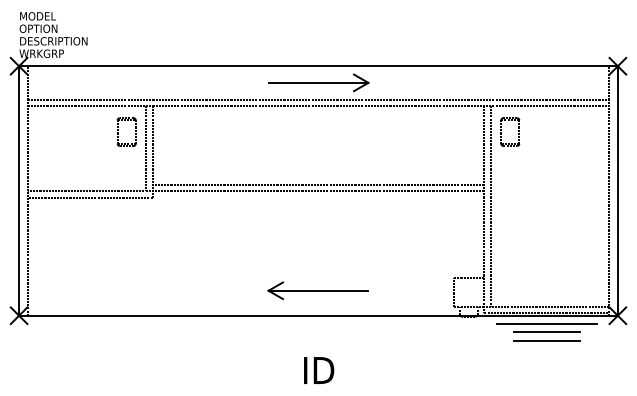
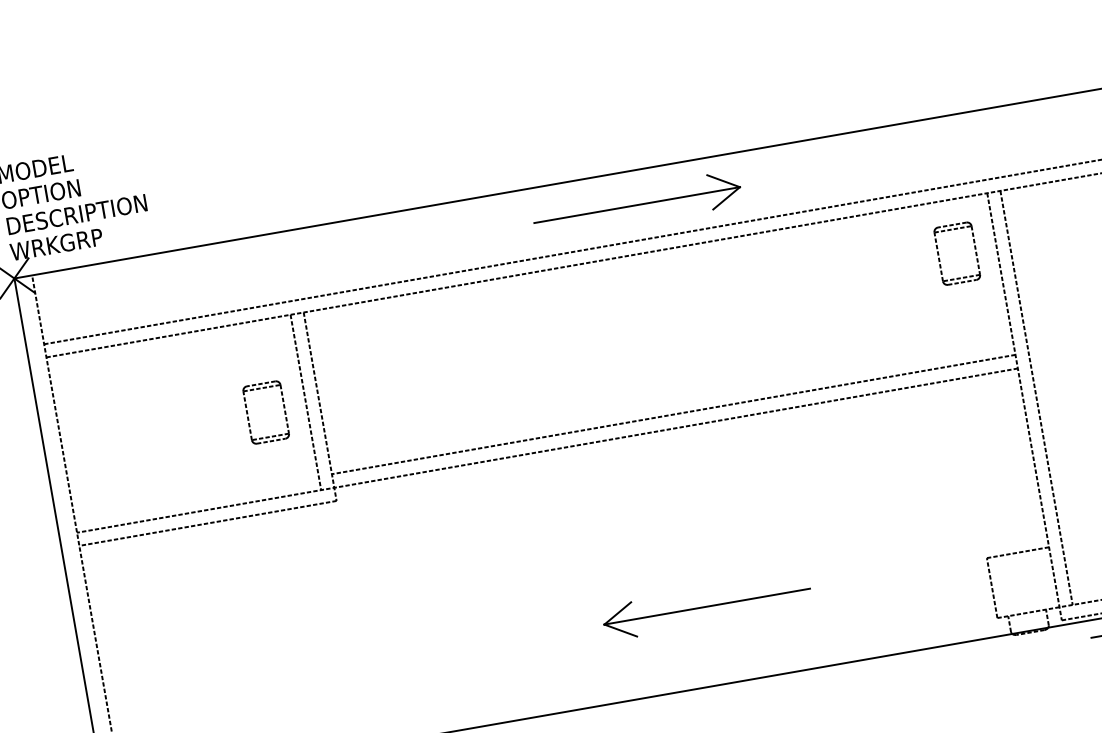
part: (118, 130) -> (248, 412), moved
part: (518, 131) -> (973, 249), moved
part: (317, 290) -> (705, 606), moved

